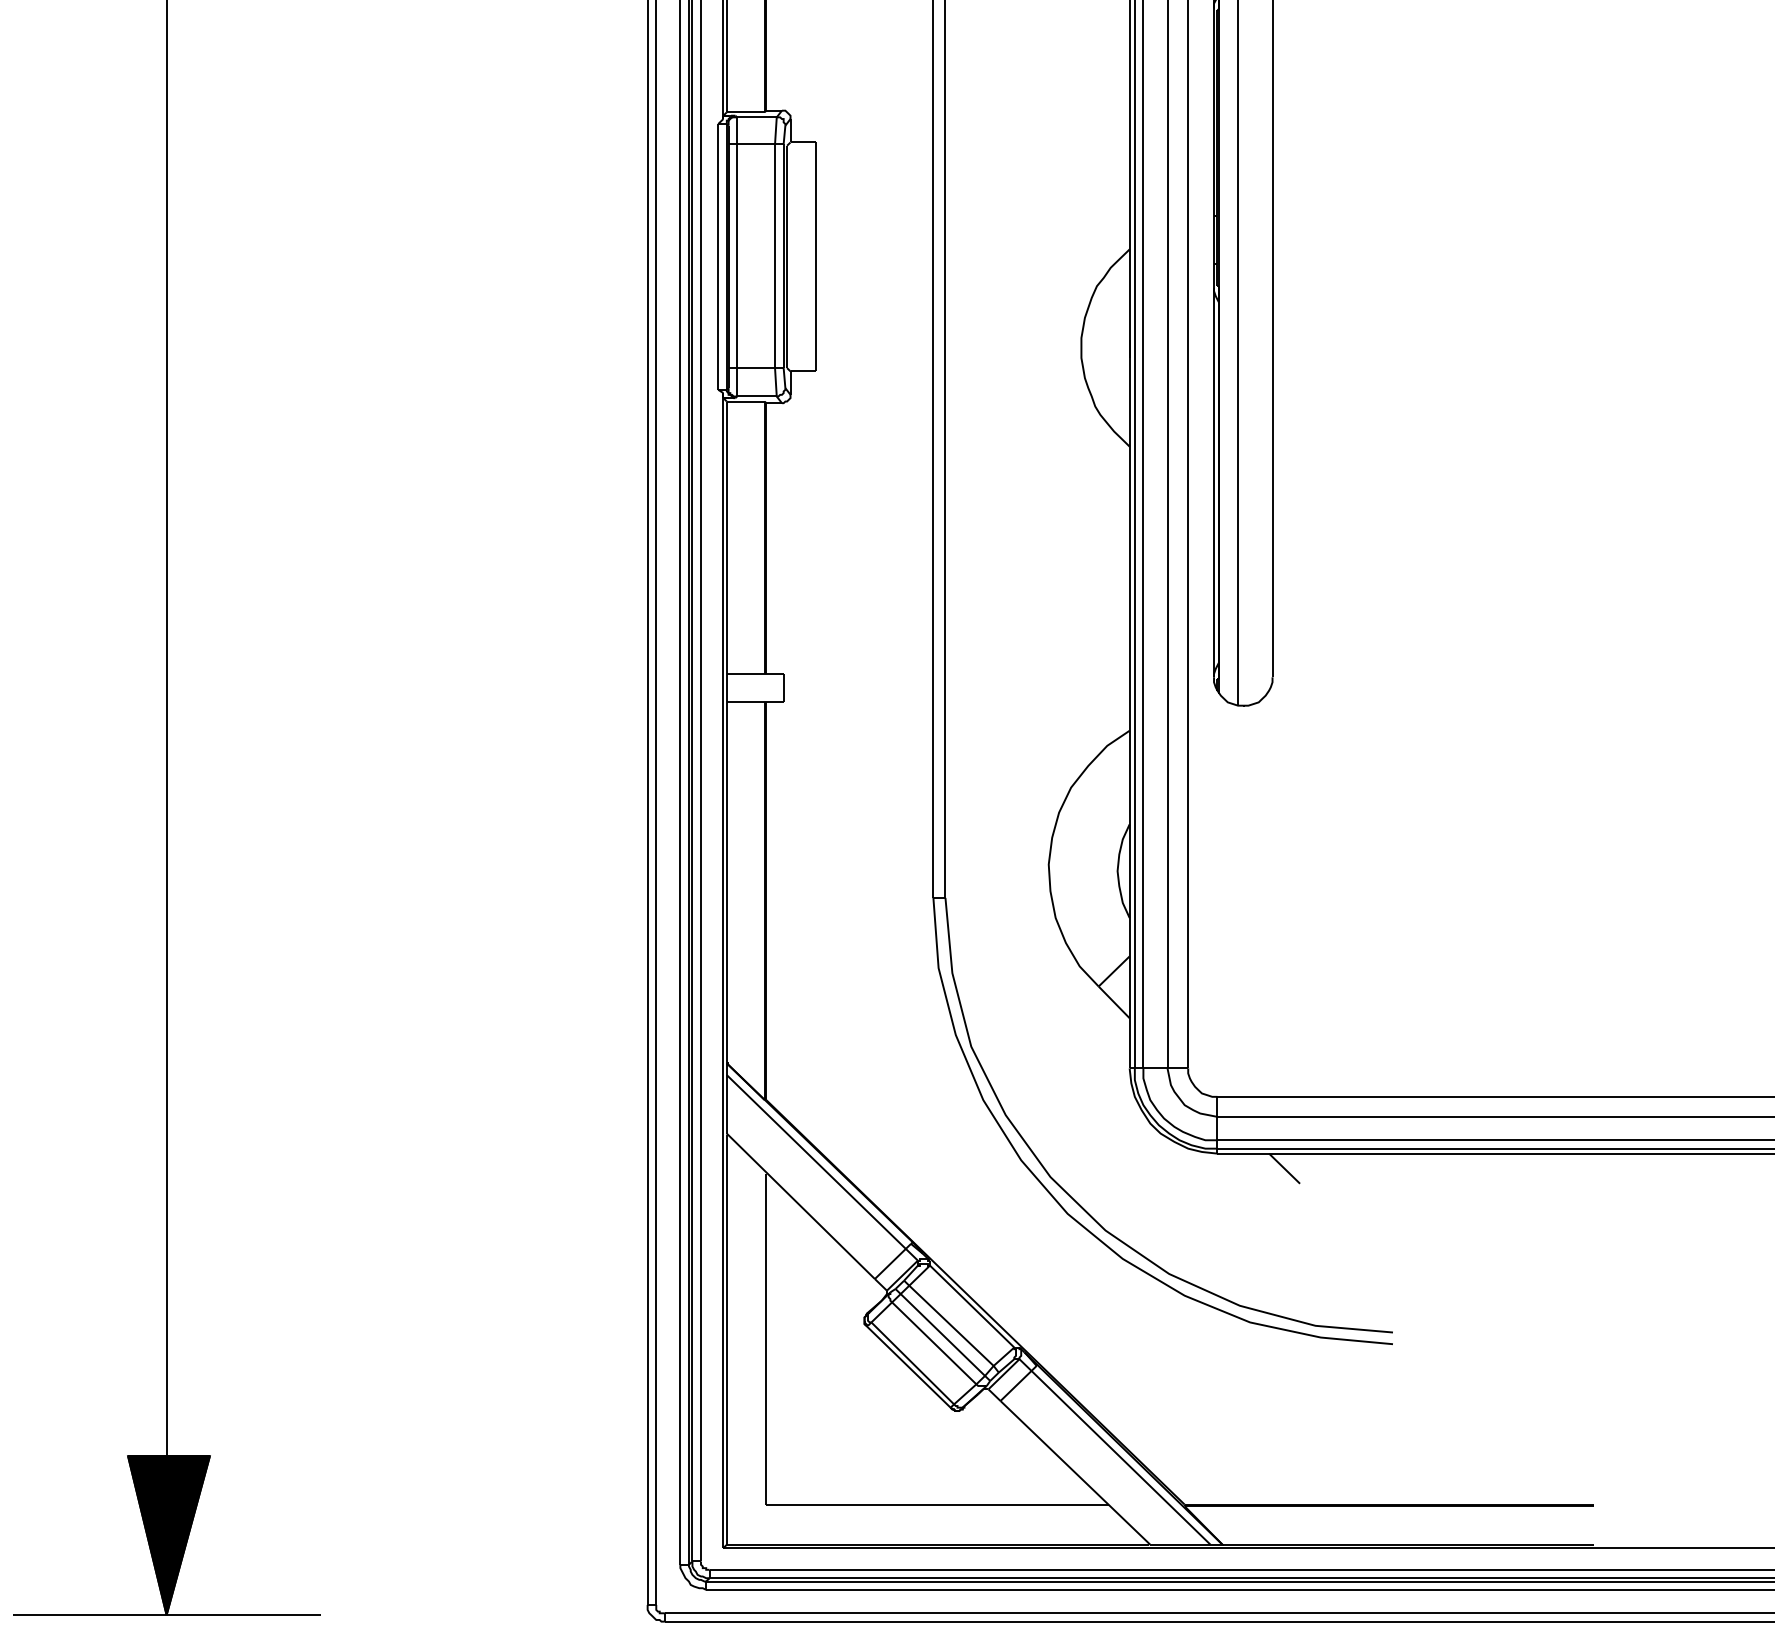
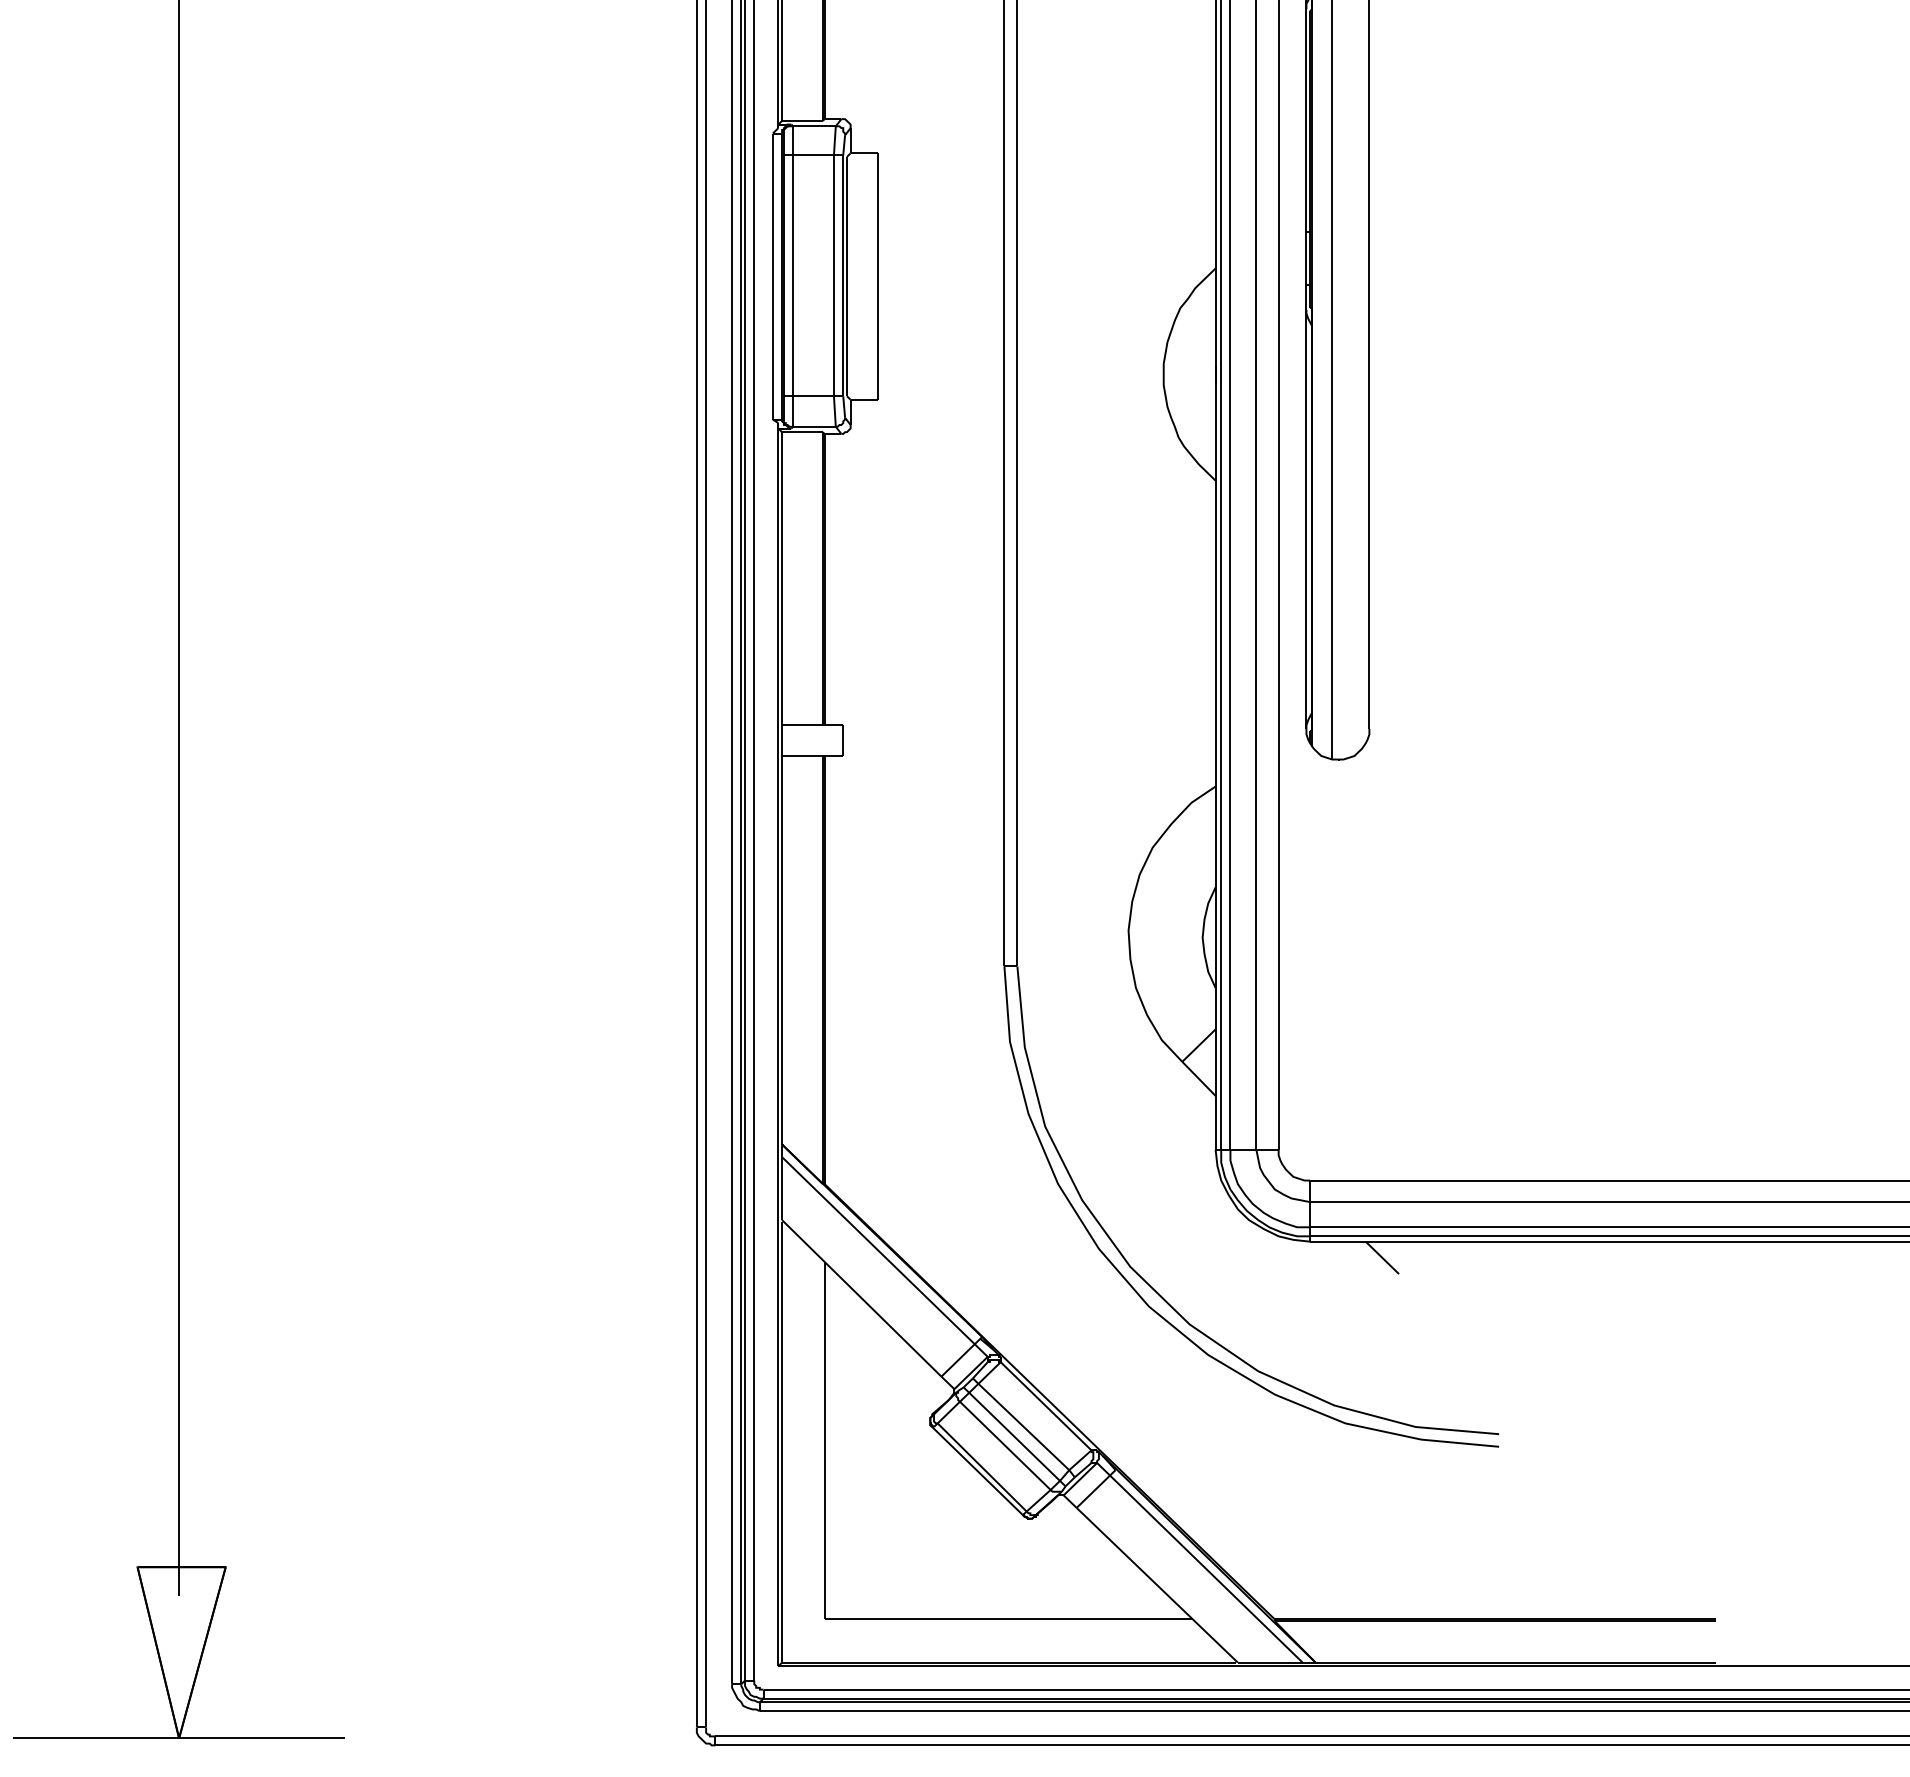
fill: (168, 1535) -> (181, 1652), removed

